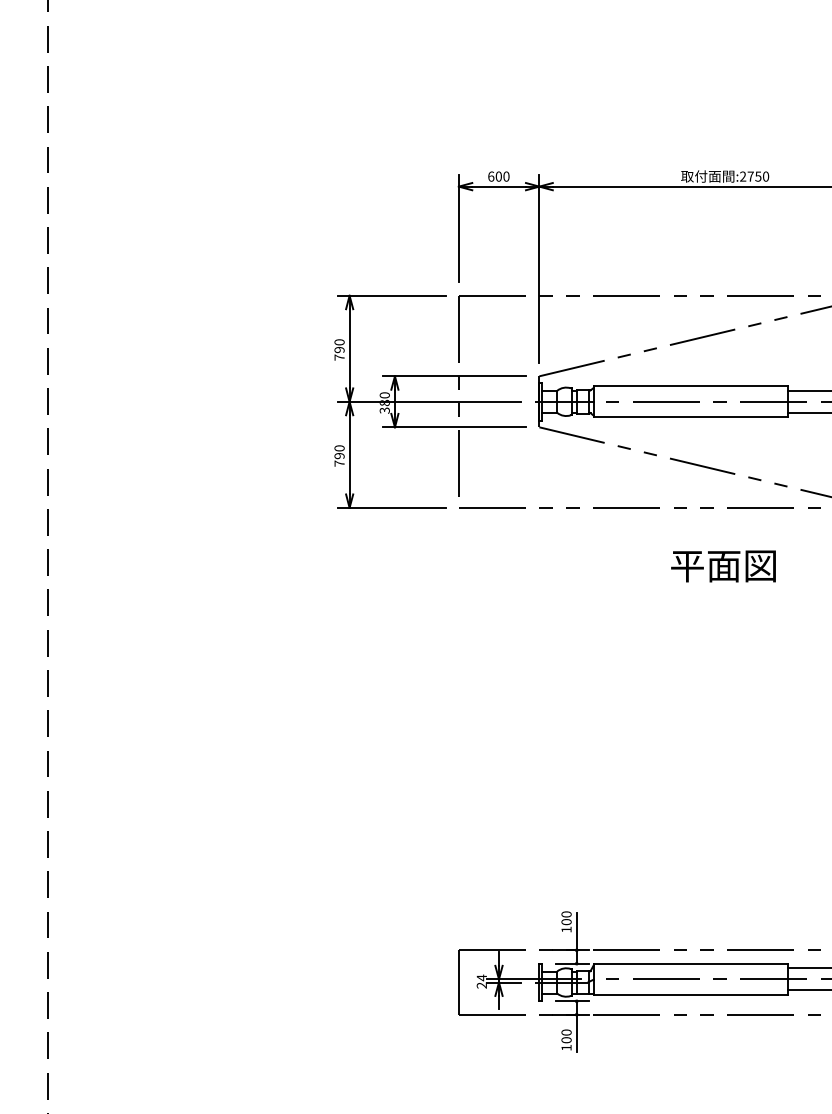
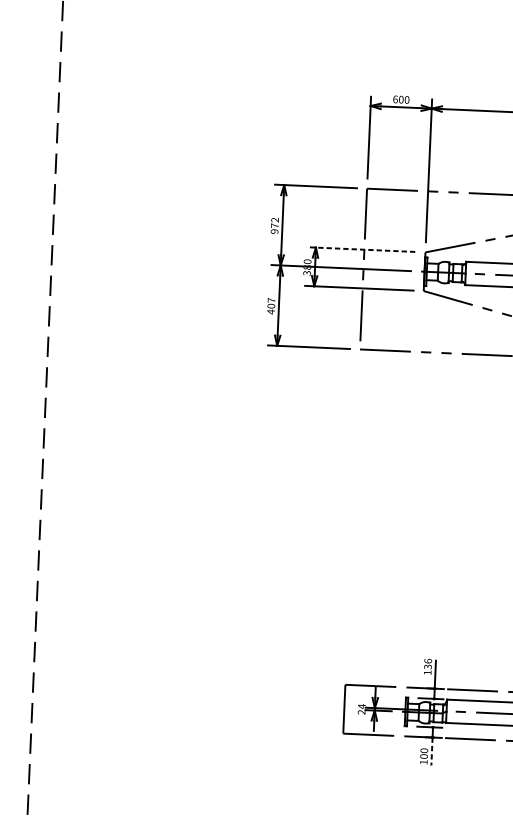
text: (339, 349) -> (274, 225), 790 -> 972
line: (454, 376) -> (361, 249), solid -> dashed
text: (339, 456) -> (271, 306), 790 -> 407
text: (566, 918) -> (428, 664), 100 -> 136
line: (576, 1033) -> (431, 751), solid -> dashed

